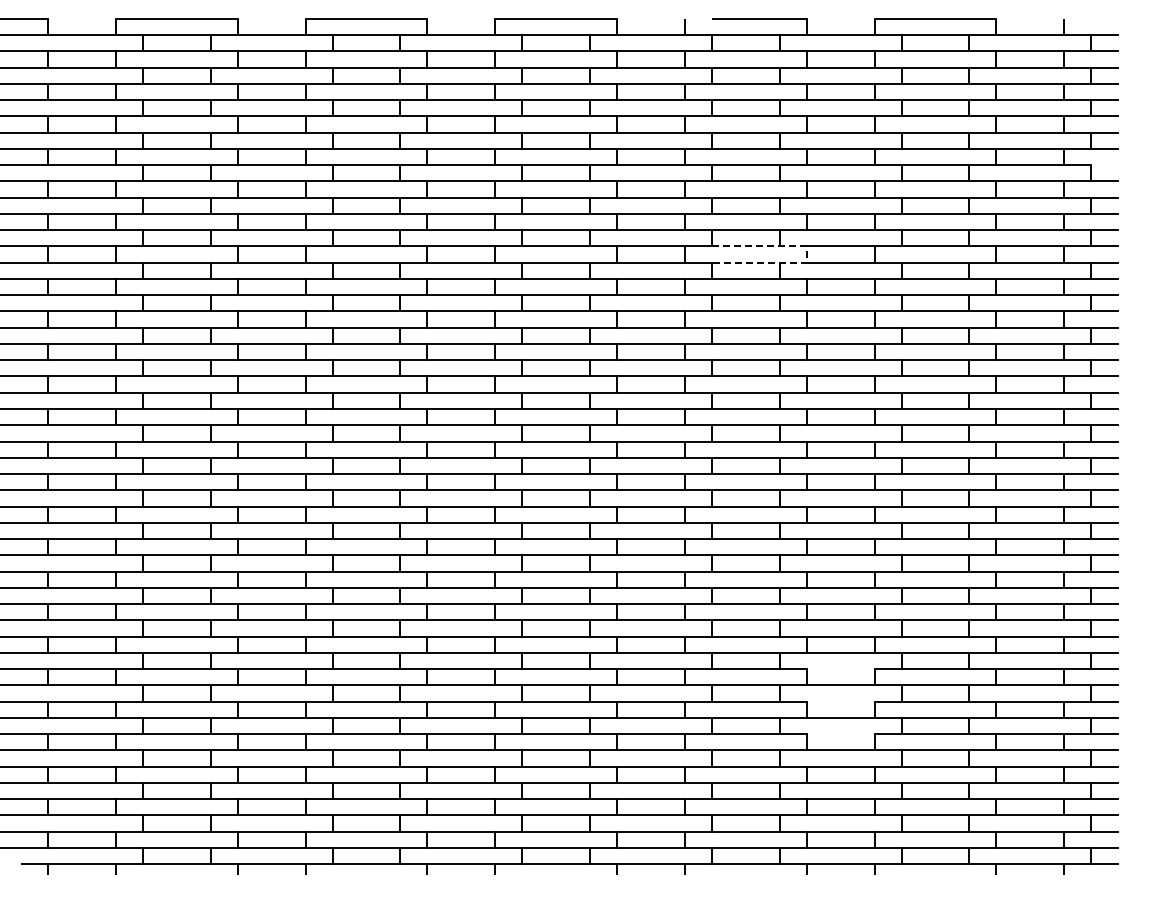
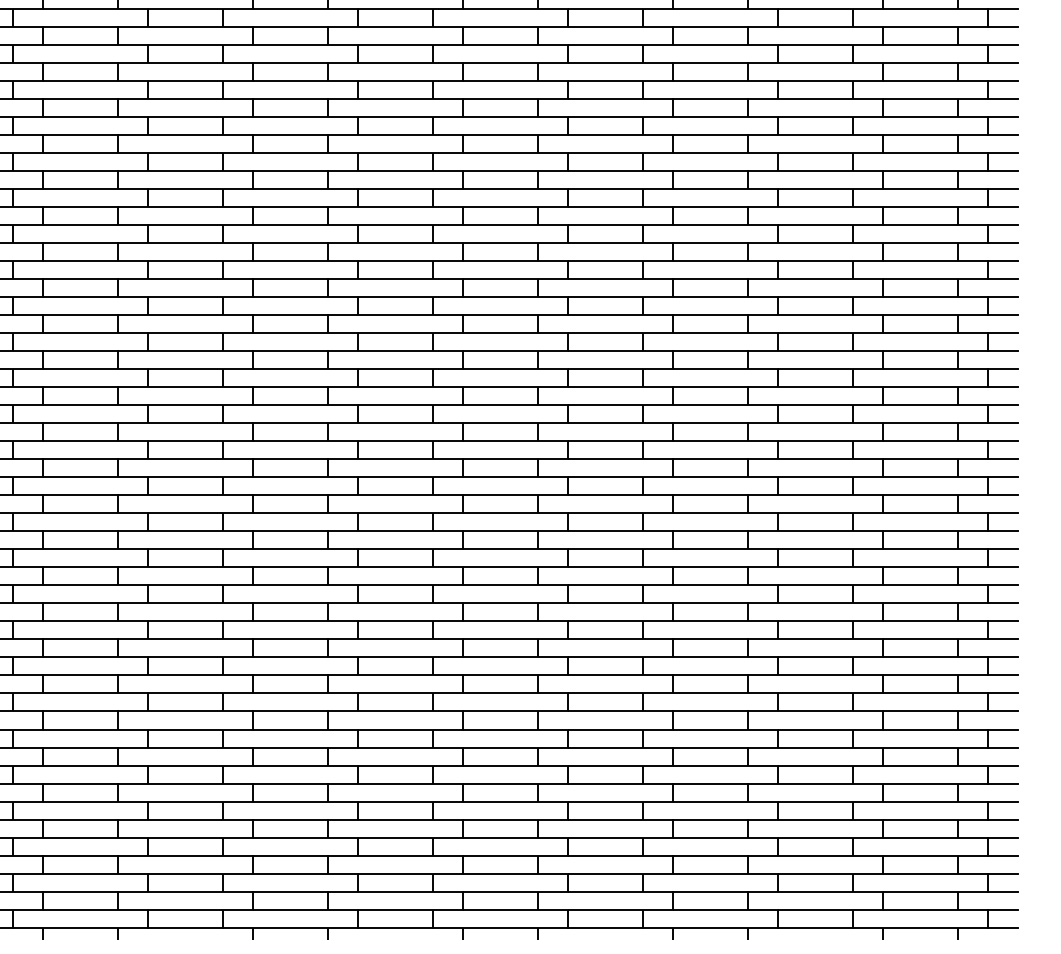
line: (1104, 165) -> (1002, 153), added
line: (806, 255) -> (672, 253), dashed -> solid
line: (840, 669) -> (710, 711), added
line: (840, 701) -> (710, 747), added
line: (840, 734) -> (710, 783), added

